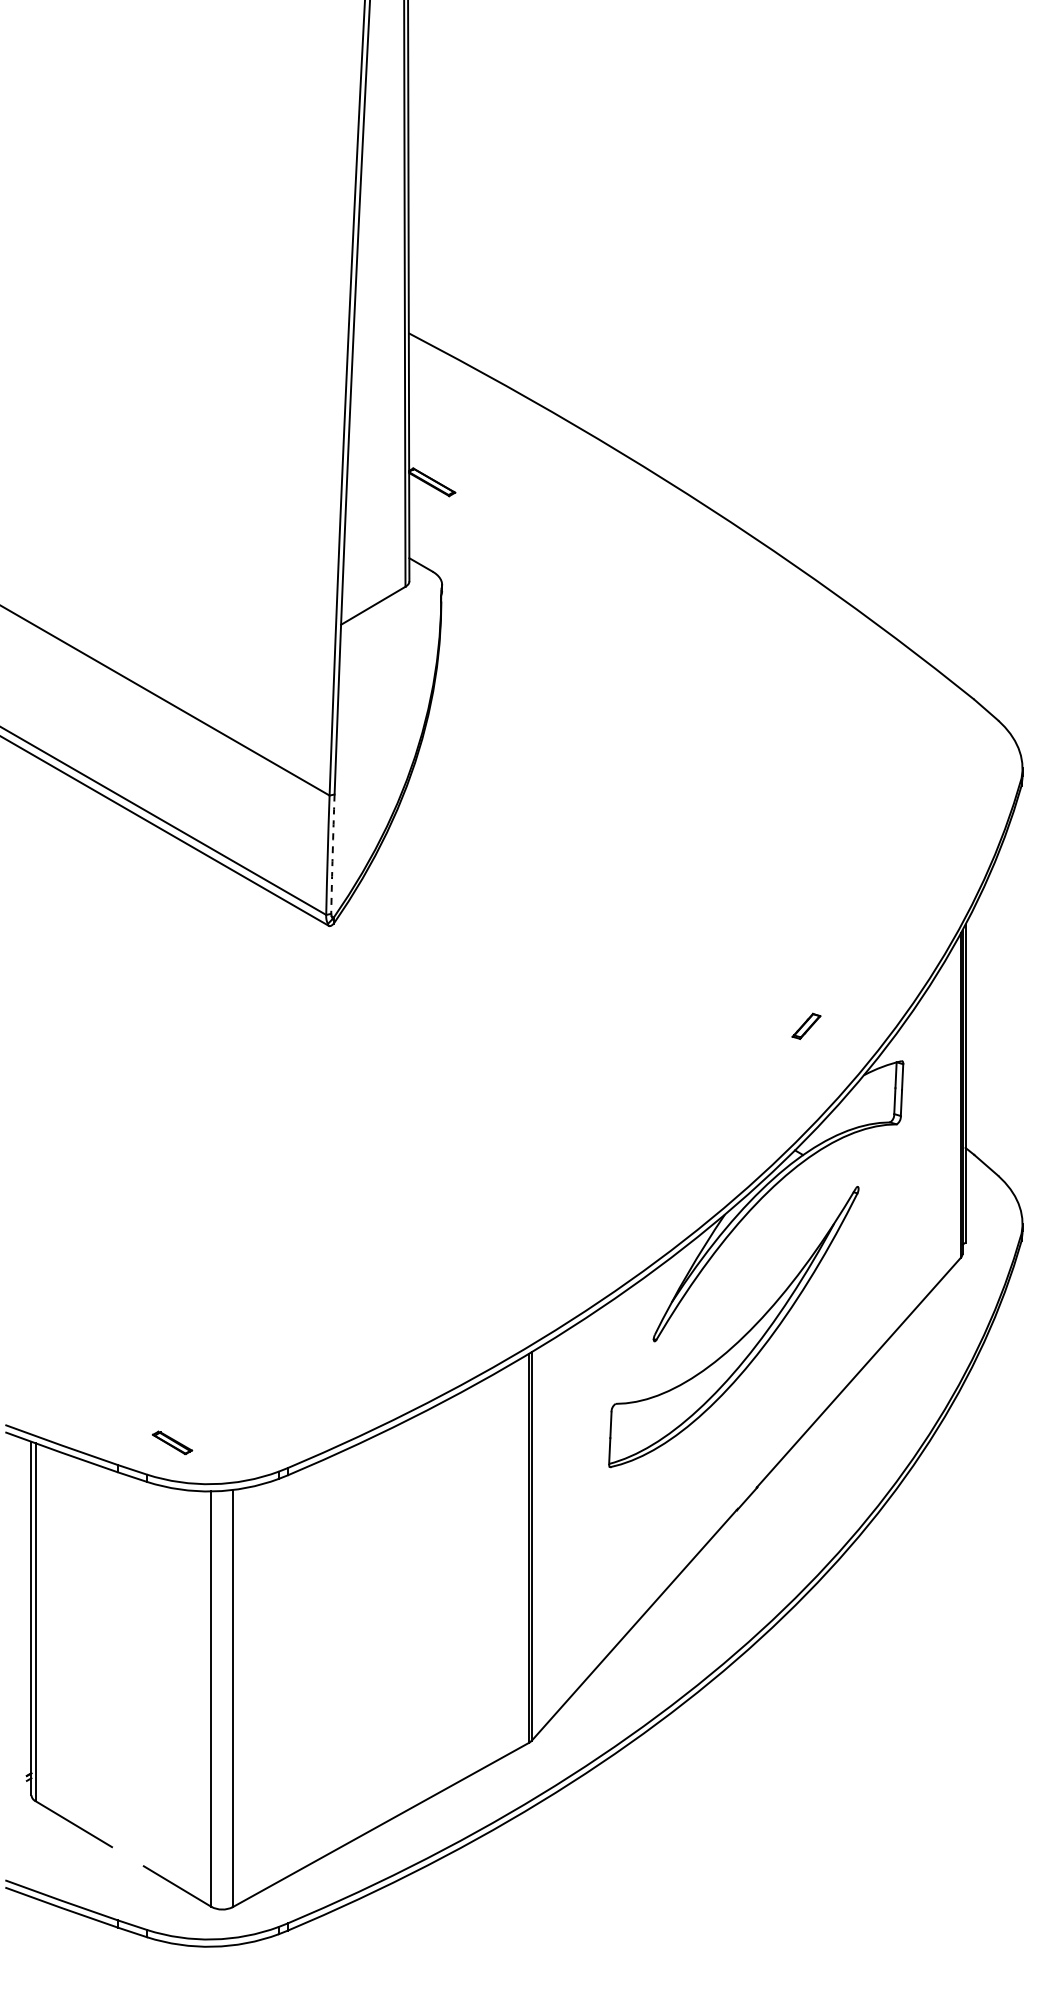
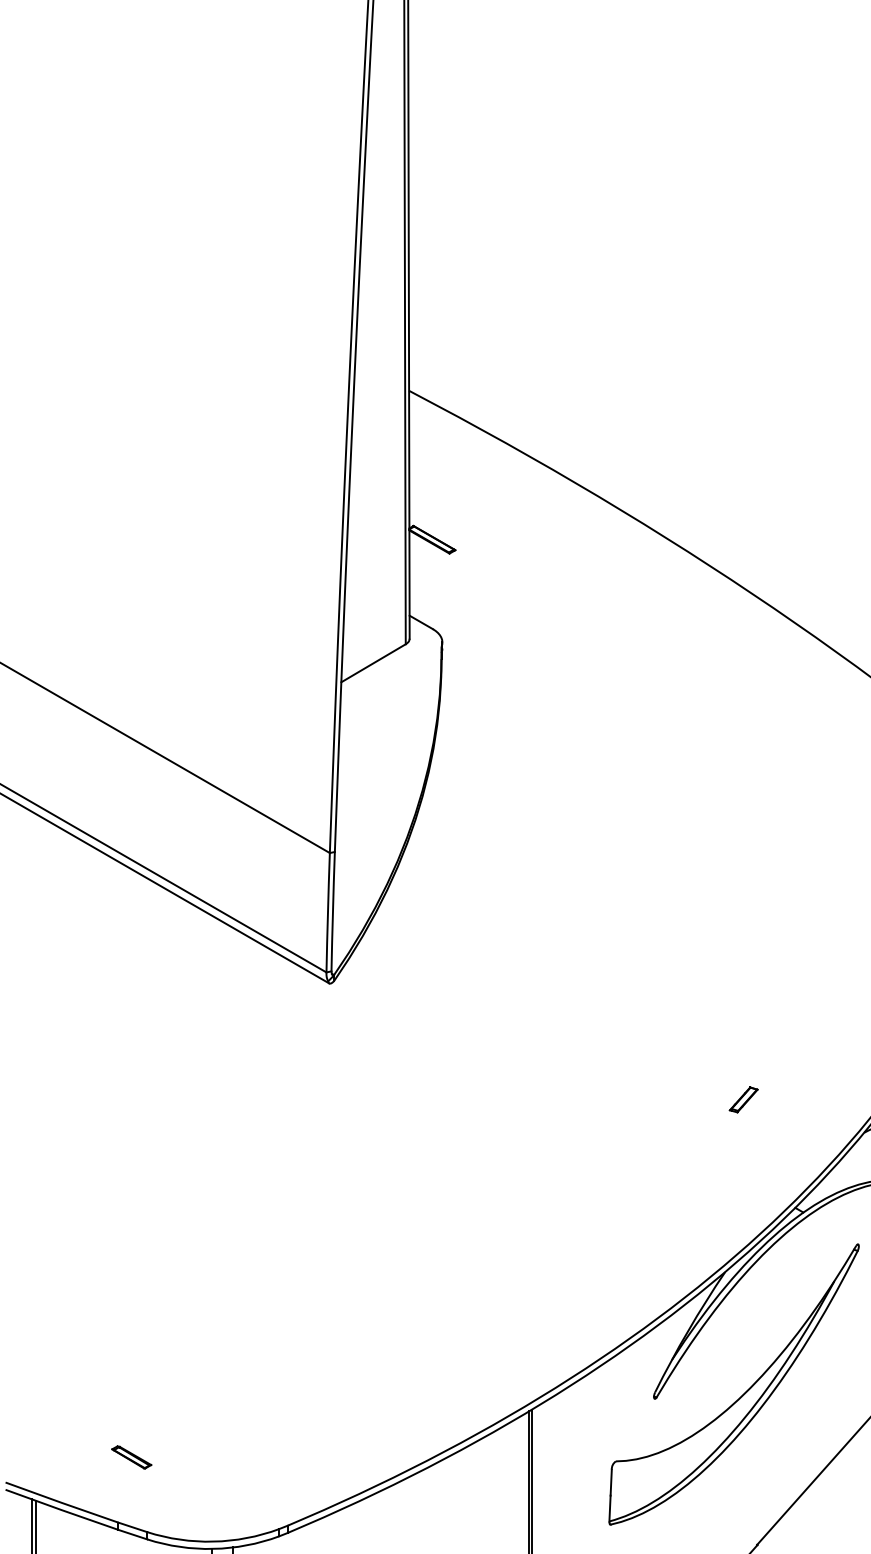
arc: (332, 854) -> (332, 911), dashed -> solid
part: (806, 1025) -> (743, 1098), moved
part: (172, 1442) -> (131, 1456), moved

